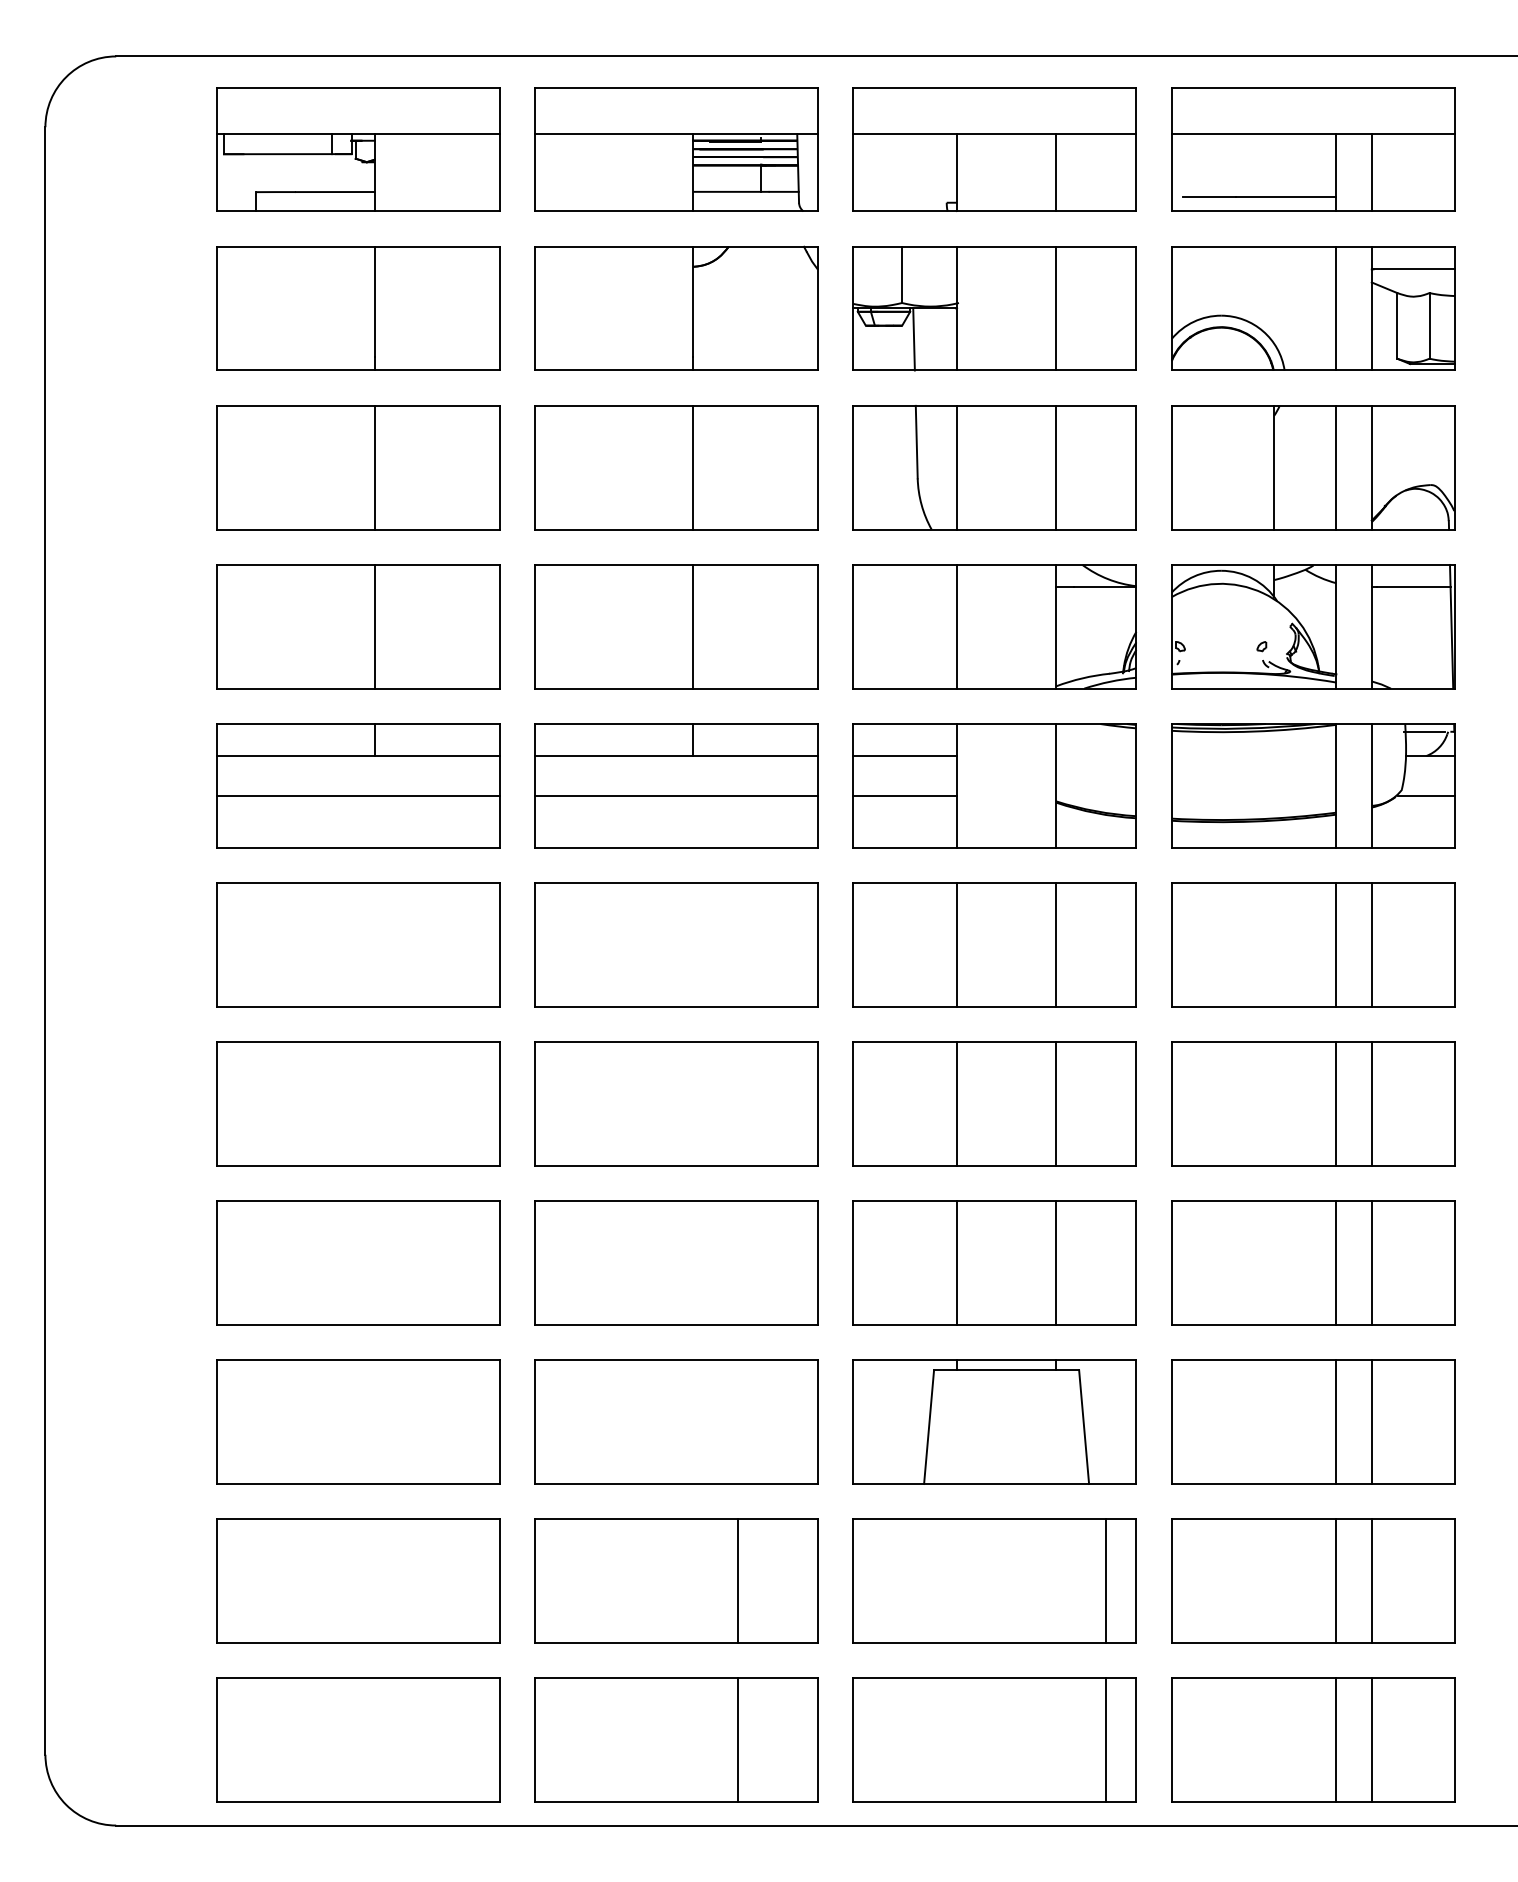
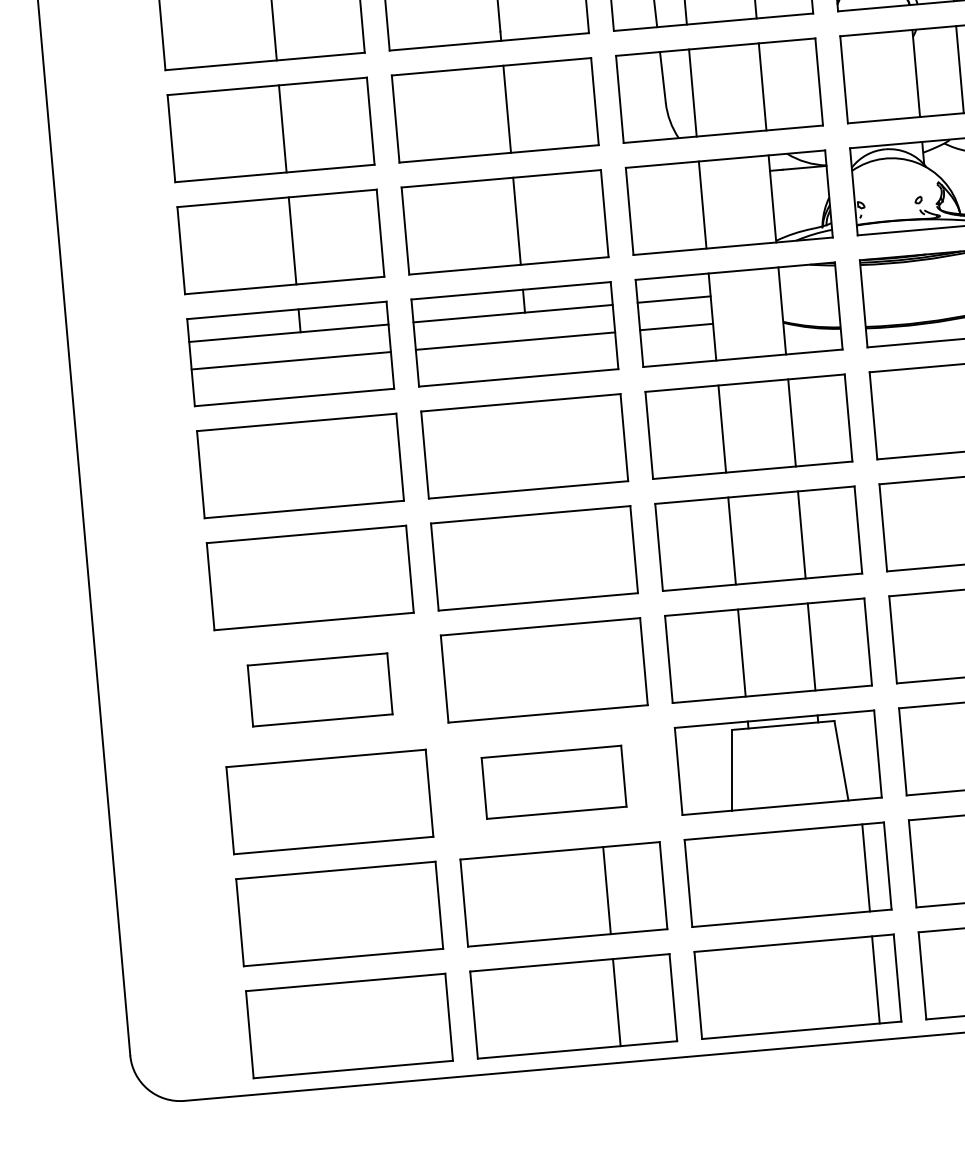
part: (358, 1262) -> (320, 689), size x0.7
part: (676, 1421) -> (554, 781), size x0.7

